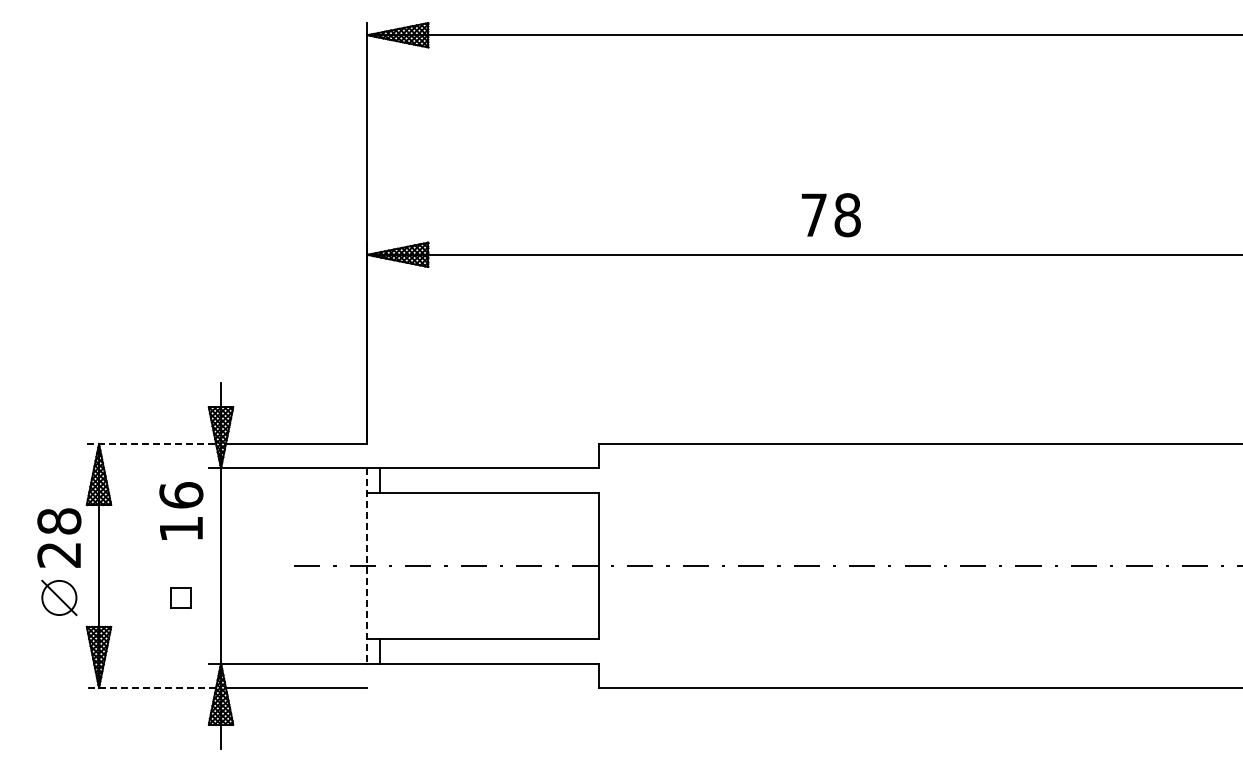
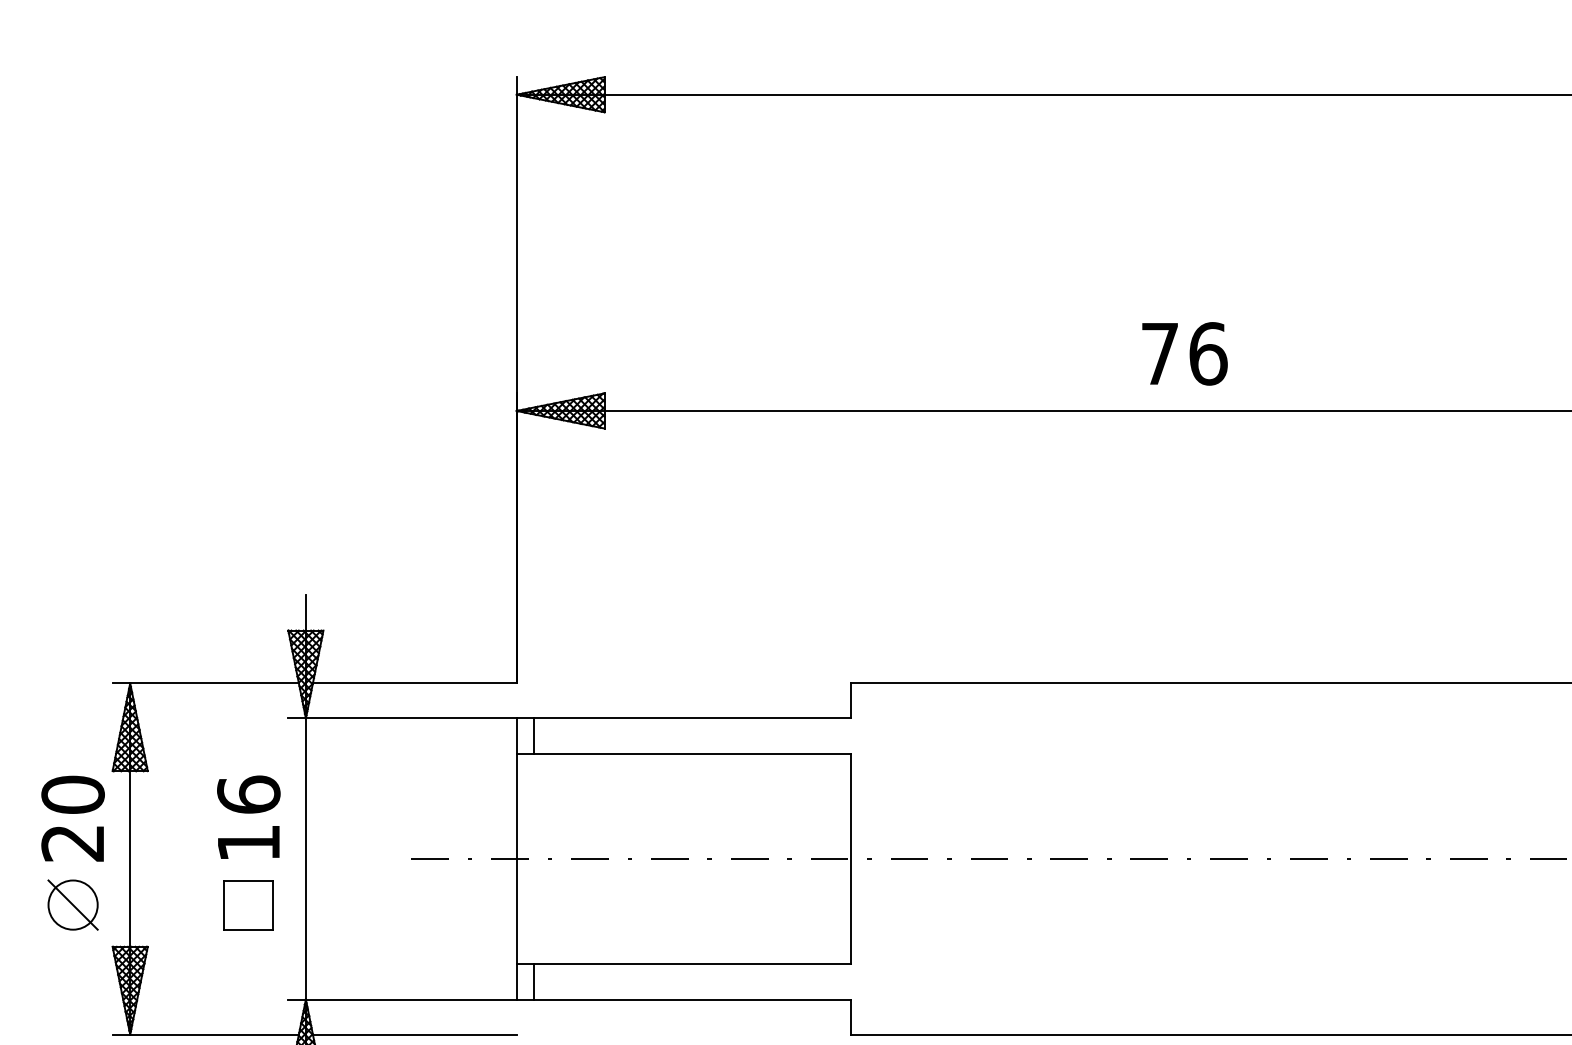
text: (847, 215) -> (1208, 354), 78 -> 76
line: (151, 443) -> (205, 682), dashed -> solid
text: (181, 510) -> (248, 816), moved
text: (59, 521) -> (73, 794), 28 -> 20
line: (367, 565) -> (516, 858), dashed -> solid
part: (180, 597) -> (247, 904), size x1.67
line: (151, 687) -> (205, 1034), dashed -> solid

